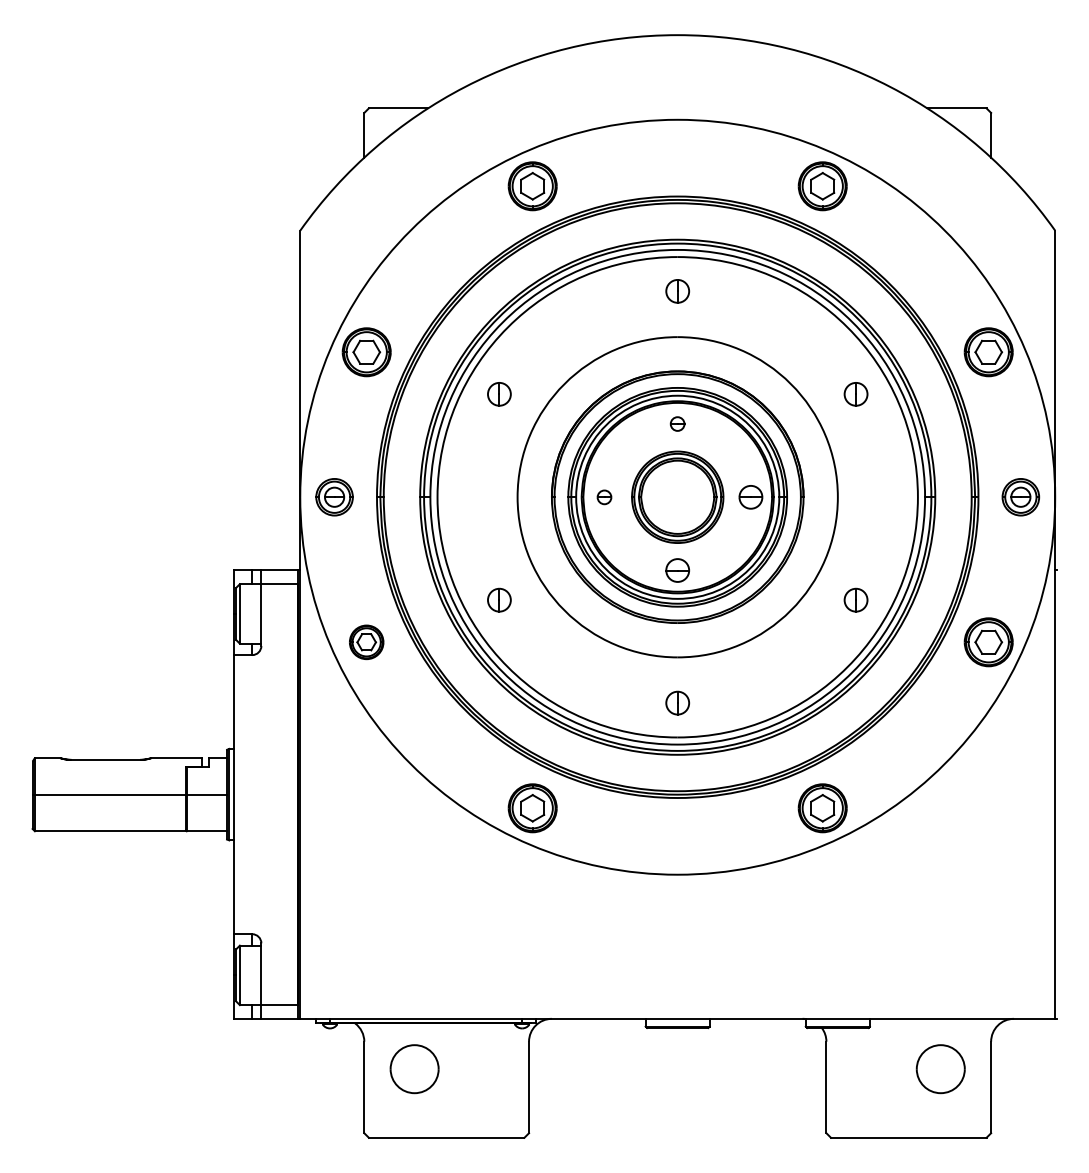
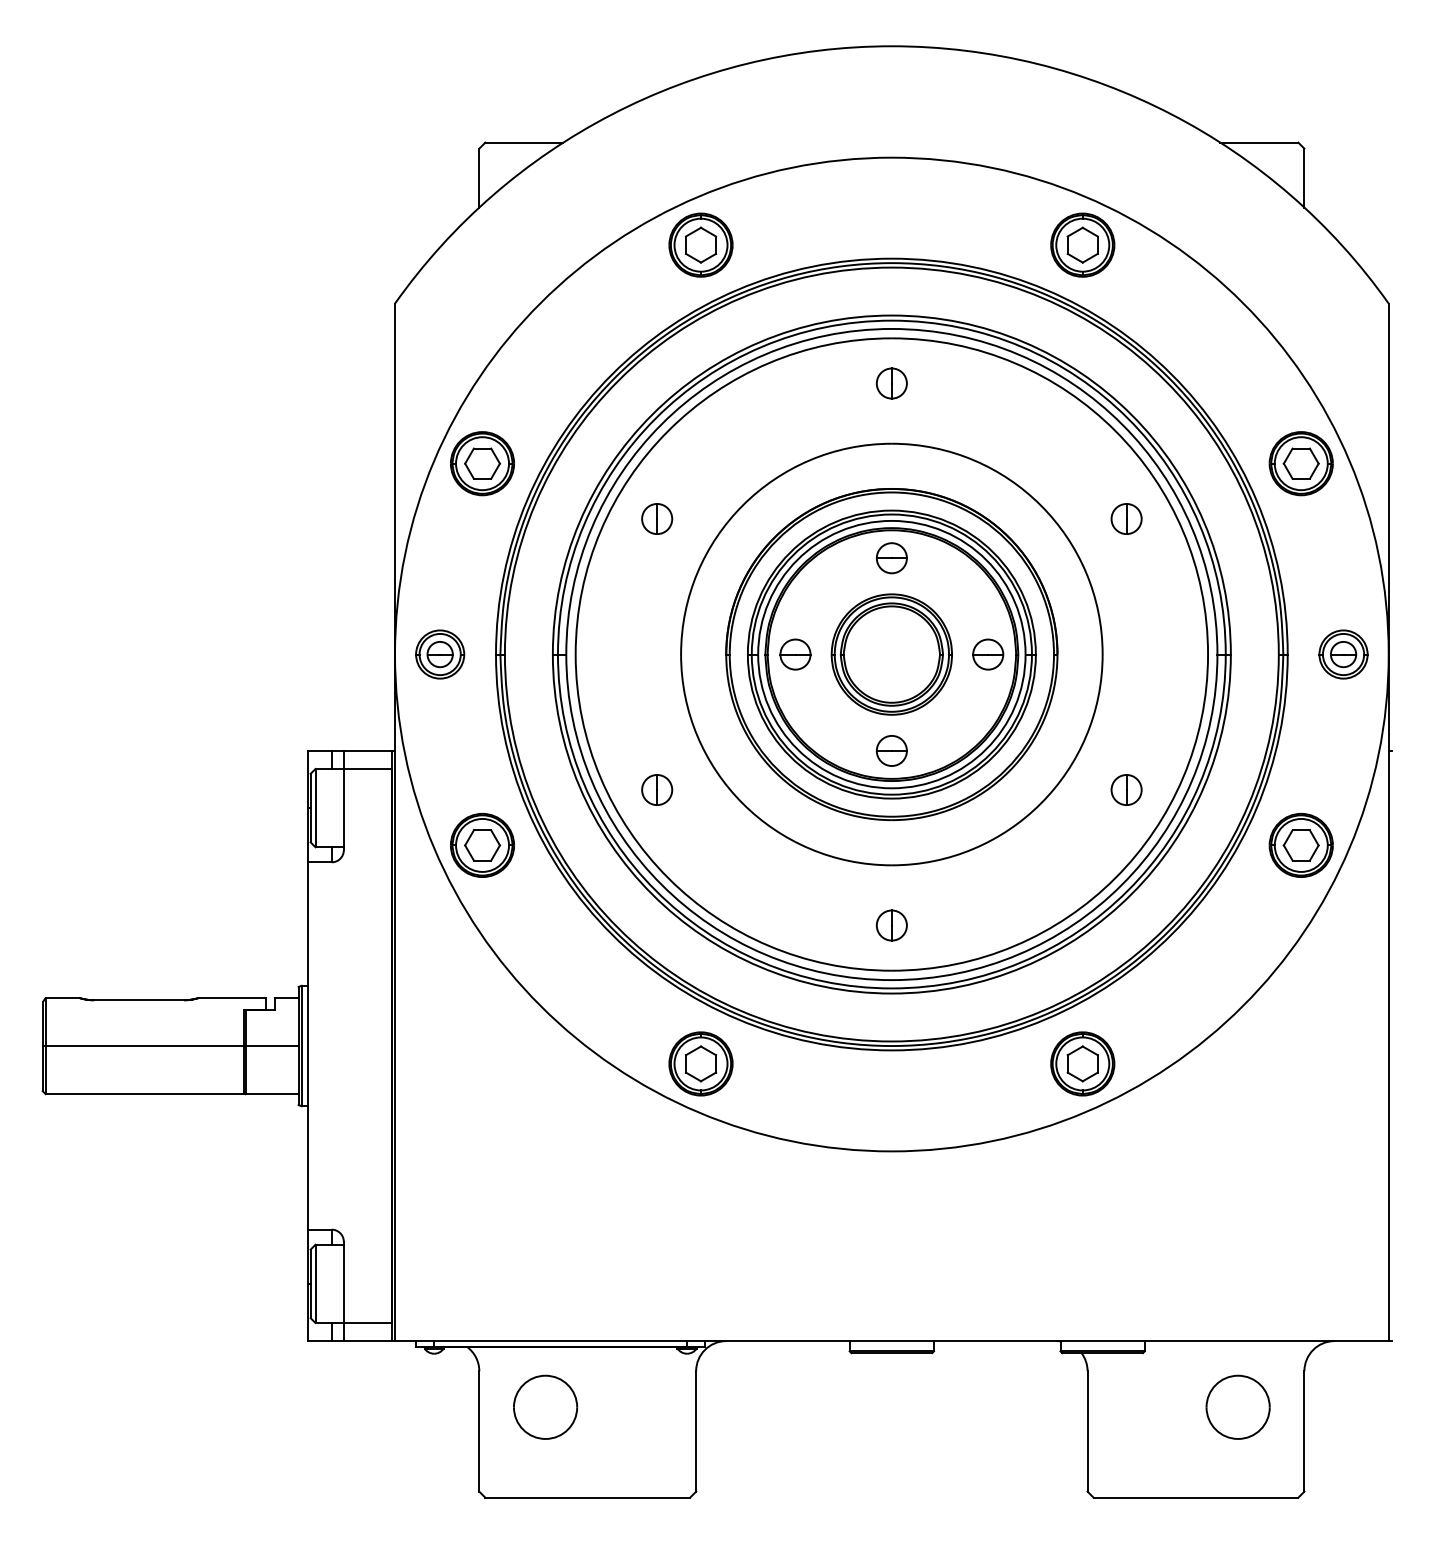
part: (677, 423) -> (891, 557), size x1.67
part: (604, 497) -> (795, 654), size x1.67
part: (366, 642) -> (482, 845), size x1.43

